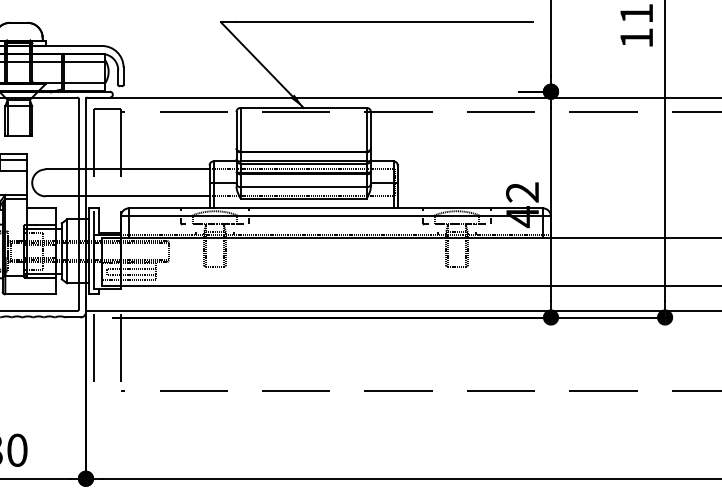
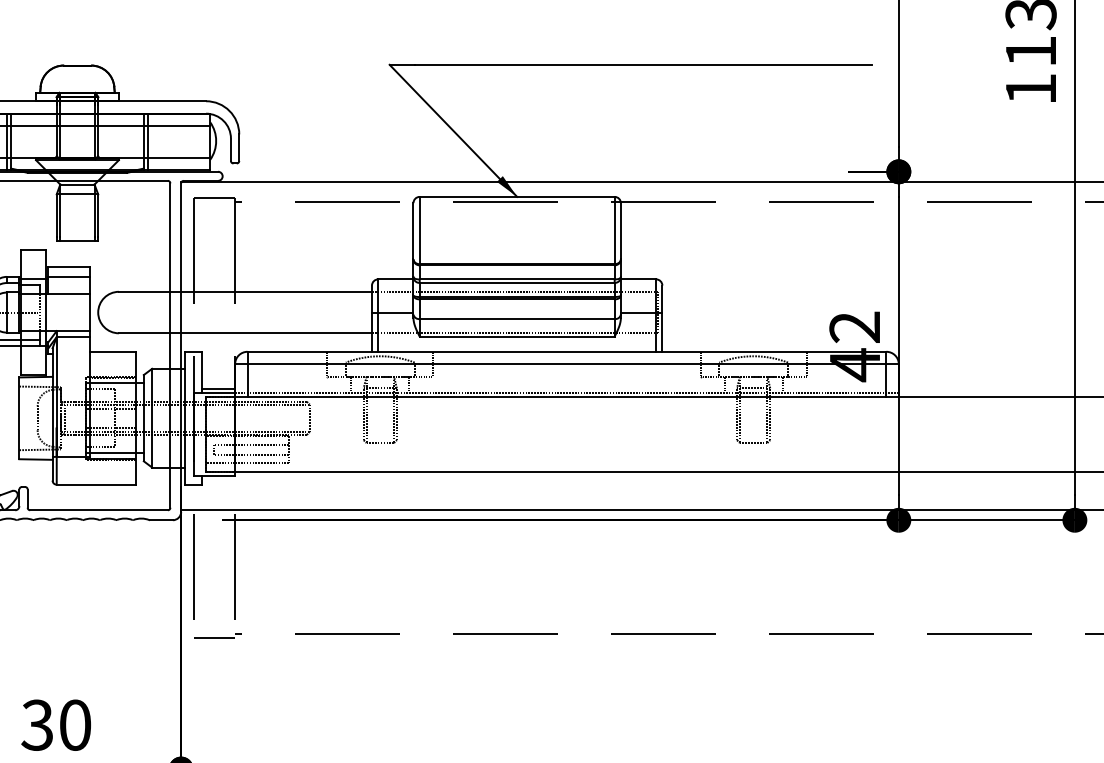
line: (107, 393) -> (214, 637), added

